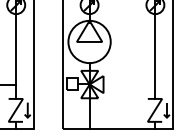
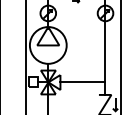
line: (129, 84) -> (83, 82), added

